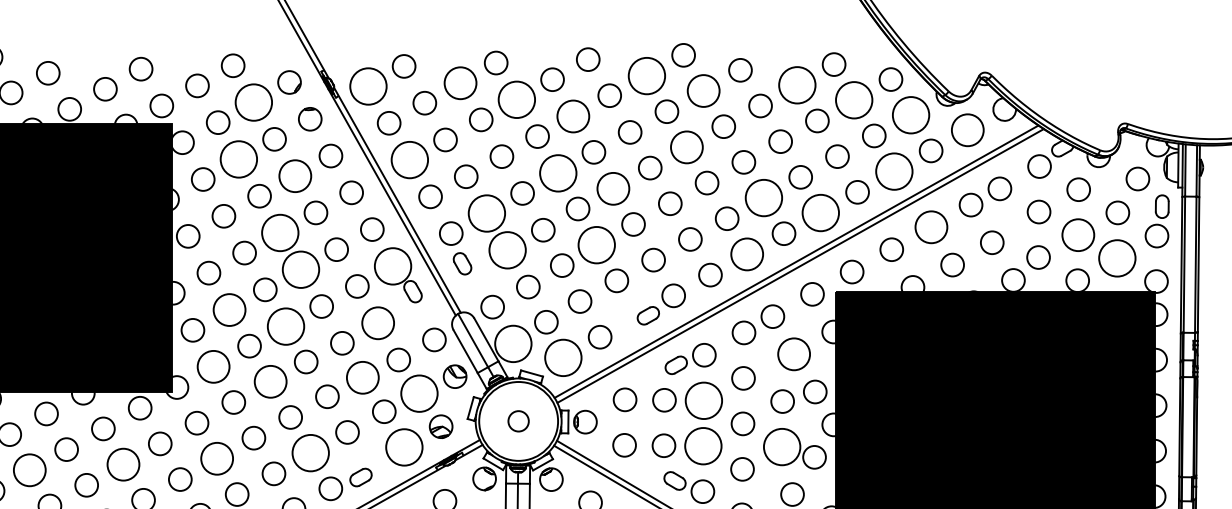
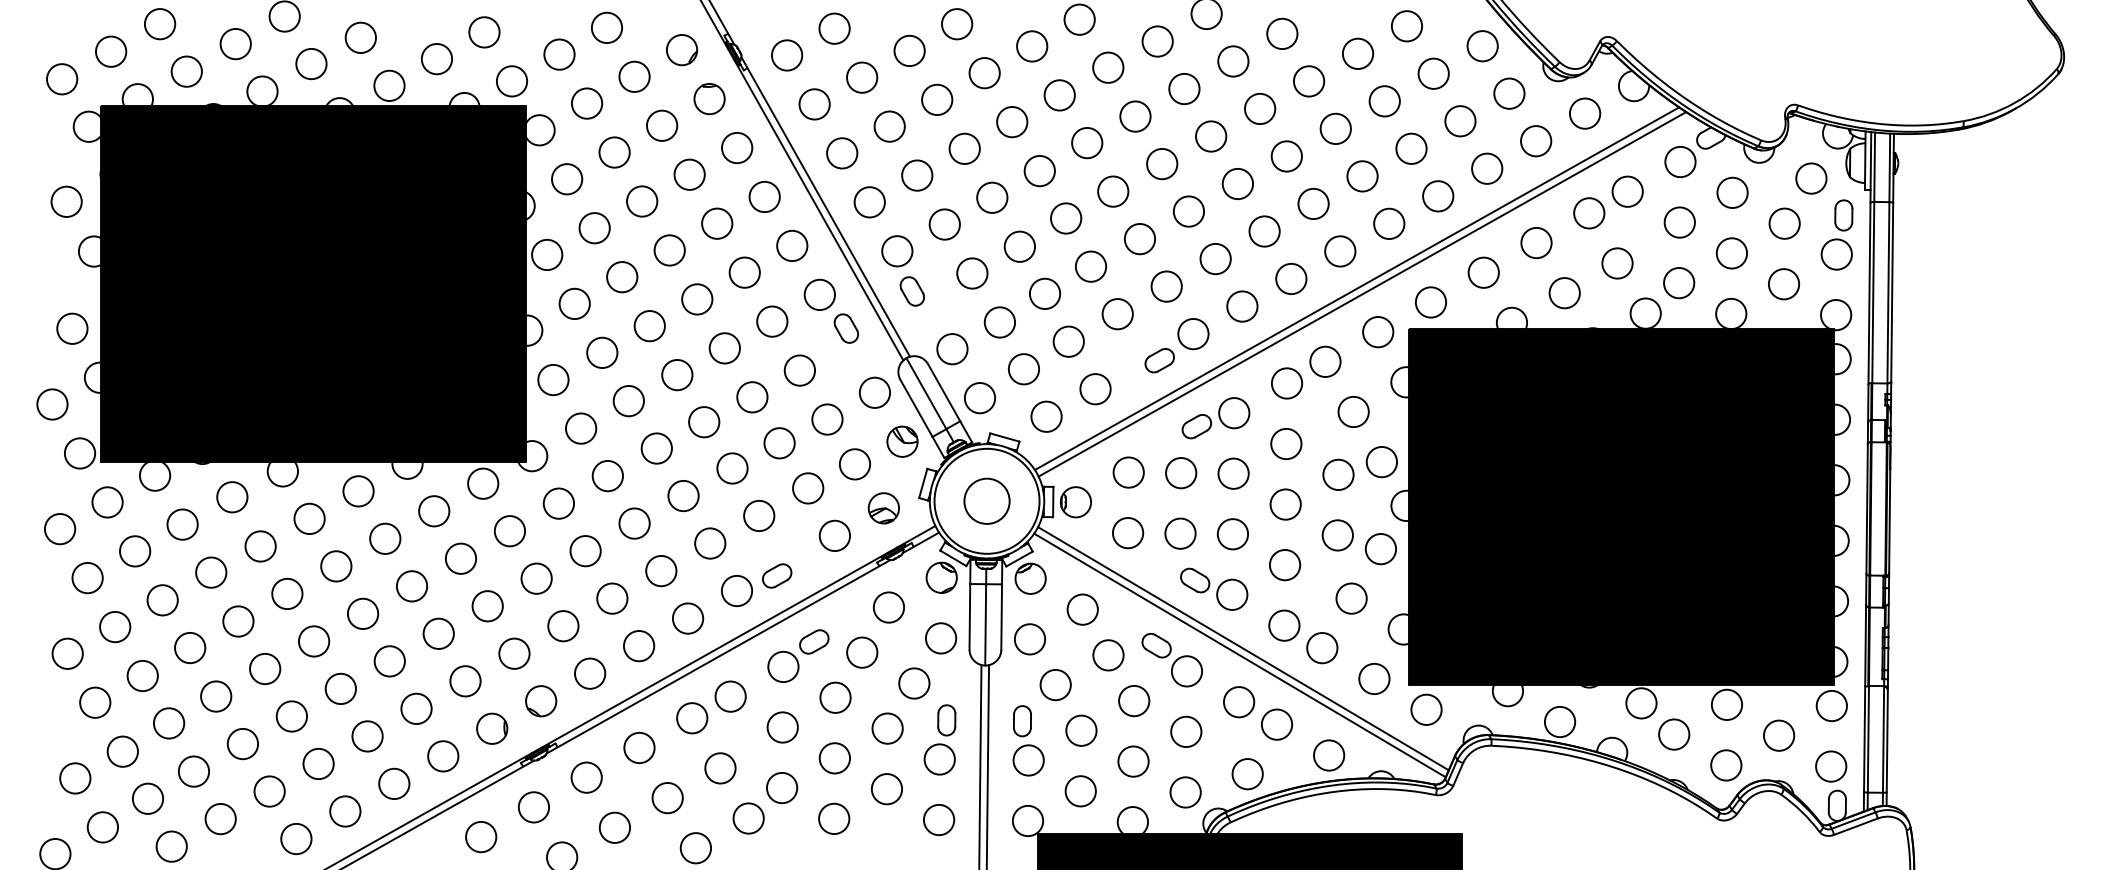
circle: (646, 76) -> (1157, 41), size x0.62
circle: (460, 82) -> (909, 50), size x0.71
circle: (796, 85) -> (1357, 53), size x0.62
circle: (368, 86) -> (786, 55), size x0.62
circle: (703, 91) -> (1233, 61), size x0.71
circle: (516, 100) -> (984, 73), size x0.62
circle: (854, 100) -> (1433, 73), size x0.62
circle: (253, 102) -> (634, 76), size x0.62
circle: (911, 115) -> (1509, 93), size x0.62
circle: (573, 116) -> (1059, 95), size x0.71
circle: (968, 130) -> (1585, 113), size x0.71
circle: (687, 147) -> (1211, 136), size x0.71
circle: (238, 159) -> (614, 152), size x0.62
circle: (410, 160) -> (842, 153), size x0.62
circle: (894, 171) -> (1487, 168), size x0.62
circle: (558, 172) -> (1039, 170), size x0.62
circle: (295, 175) -> (689, 174), size x0.71
circle: (613, 188) -> (1113, 191), size x0.71
circle: (763, 197) -> (1313, 203), size x0.62
circle: (820, 212) -> (1389, 223), size x0.62
circle: (486, 213) -> (944, 224), size x0.62
circle: (931, 227) -> (1536, 243), size x0.71
circle: (280, 233) -> (669, 250), size x0.62
circle: (1077, 235) -> (1731, 253), size x0.71
circle: (596, 245) -> (1090, 266), size x0.62
circle: (507, 250) -> (972, 273), size x0.62
circle: (747, 254) -> (1291, 278), size x0.71
circle: (1116, 258) -> (1783, 284), size x0.62
circle: (392, 266) -> (819, 294), size x0.62
circle: (301, 269) -> (697, 299), size x0.62
circle: (229, 309) -> (602, 352), size x0.71
circle: (377, 323) -> (799, 370), size x0.71
circle: (286, 326) -> (677, 374), size x0.62
circle: (512, 344) -> (979, 398), size x0.62
circle: (793, 353) -> (1353, 411), size x0.71
circle: (563, 357) -> (1046, 416), size x0.62
circle: (214, 366) -> (581, 428), size x0.71
circle: (362, 378) -> (779, 443), size x0.71
circle: (270, 381) -> (656, 448), size x0.71
circle: (419, 393) -> (854, 464), size x0.62
circle: (703, 400) -> (1233, 473), size x0.62
circle: (518, 420) -> (986, 500), size x1.67
circle: (703, 446) -> (1232, 534), size x0.62
circle: (404, 447) -> (834, 535), size x0.62
circle: (781, 447) -> (1337, 535), size x0.62
circle: (310, 453) -> (710, 543), size x0.62
circle: (217, 459) -> (585, 551), size x0.71
circle: (123, 464) -> (460, 558), size x0.71
circle: (29, 470) -> (336, 566), size x0.71

